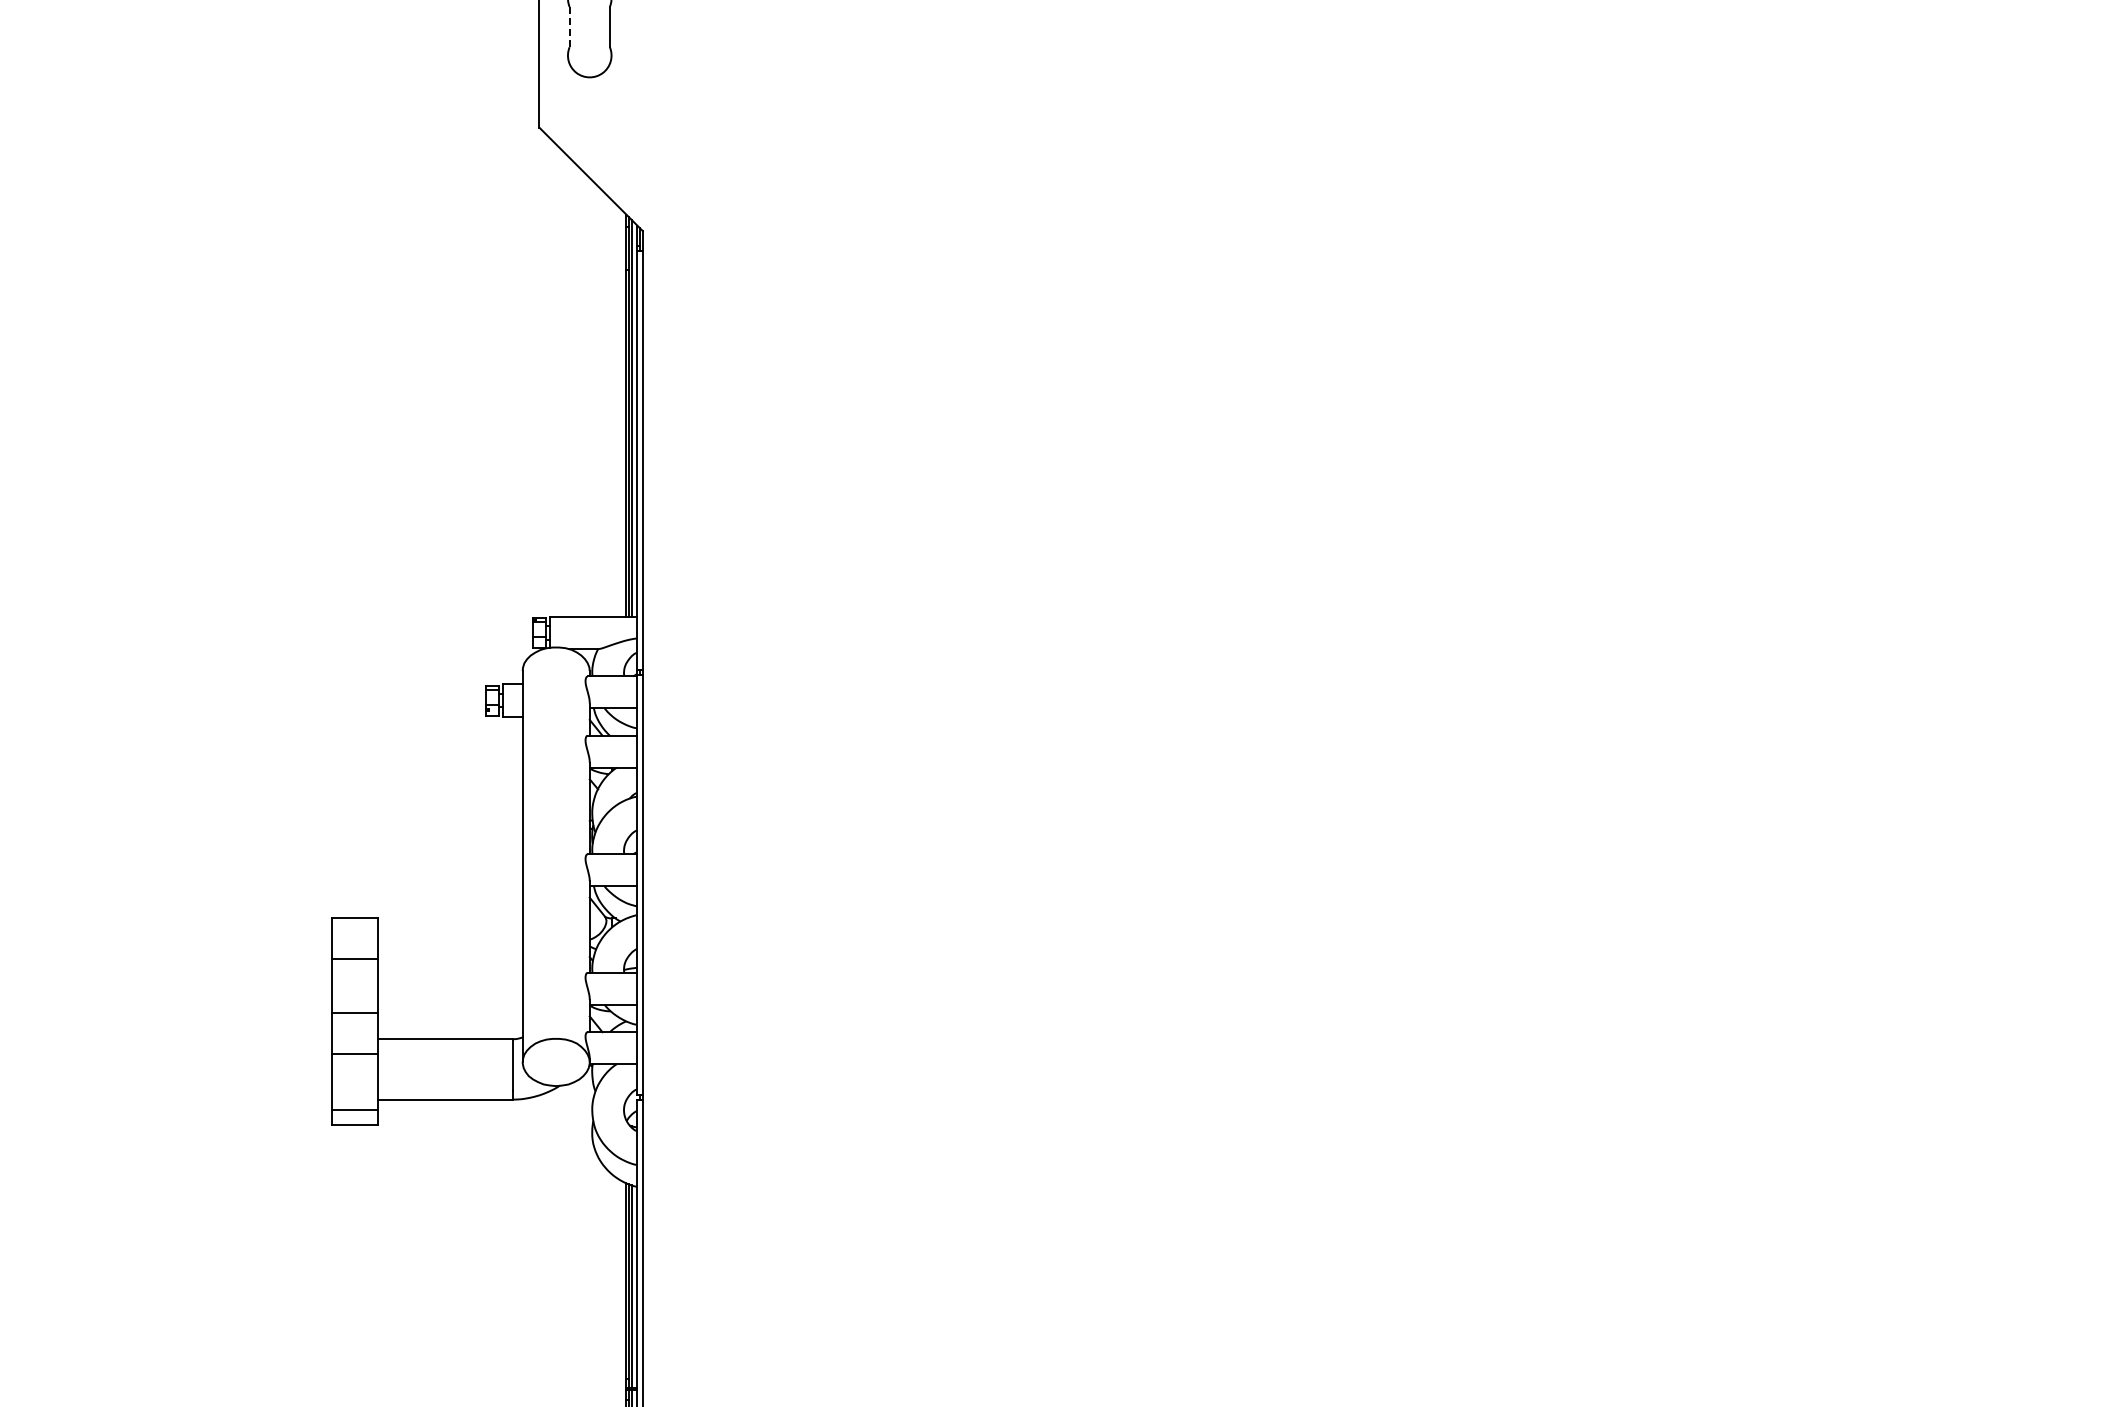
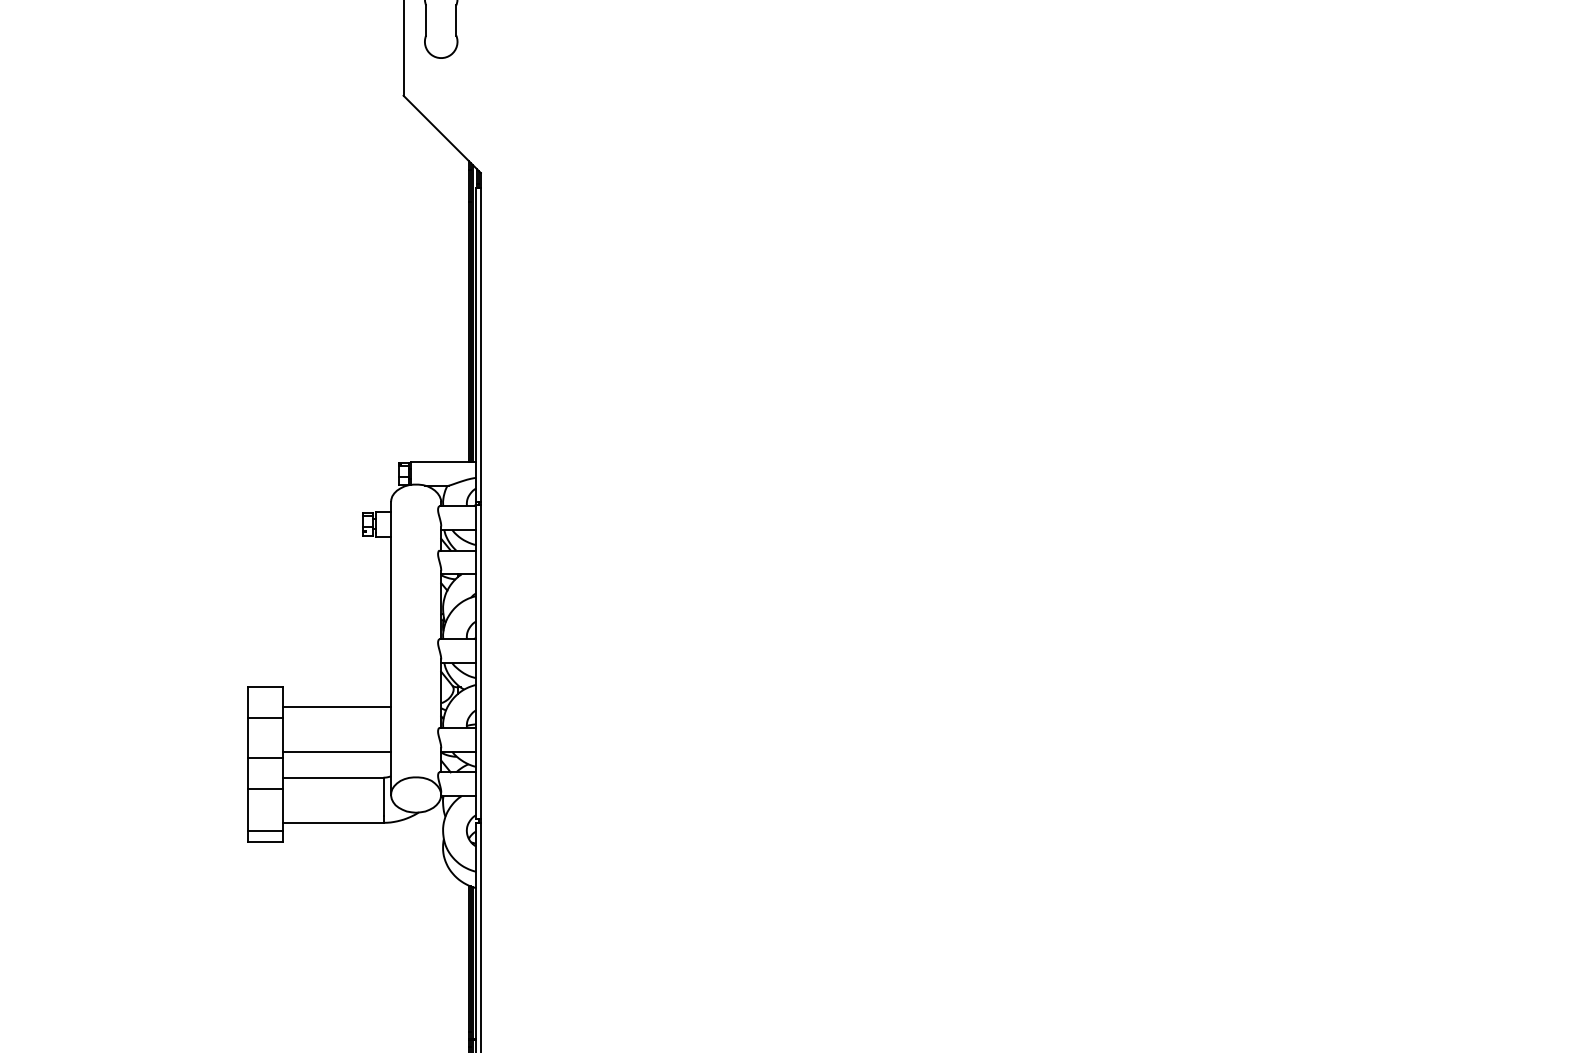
line: (569, 27) -> (426, 20), dashed -> solid
line: (450, 944) -> (337, 706), added
line: (450, 1004) -> (337, 751), added

